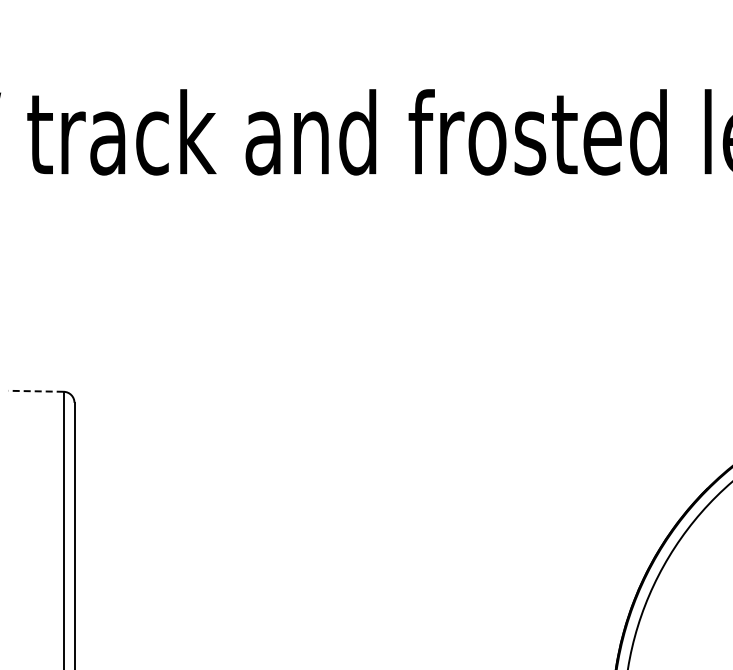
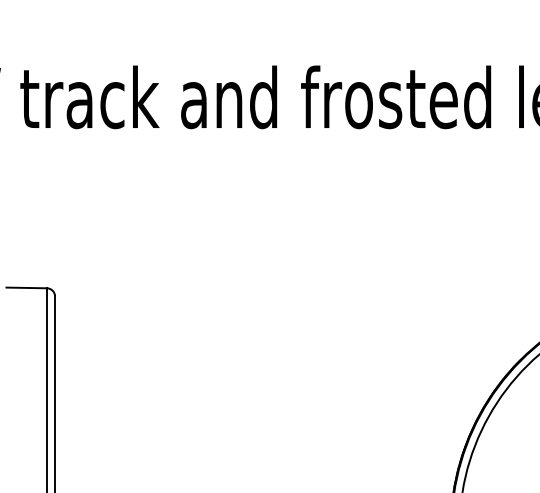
line: (36, 391) -> (27, 288), dashed -> solid

